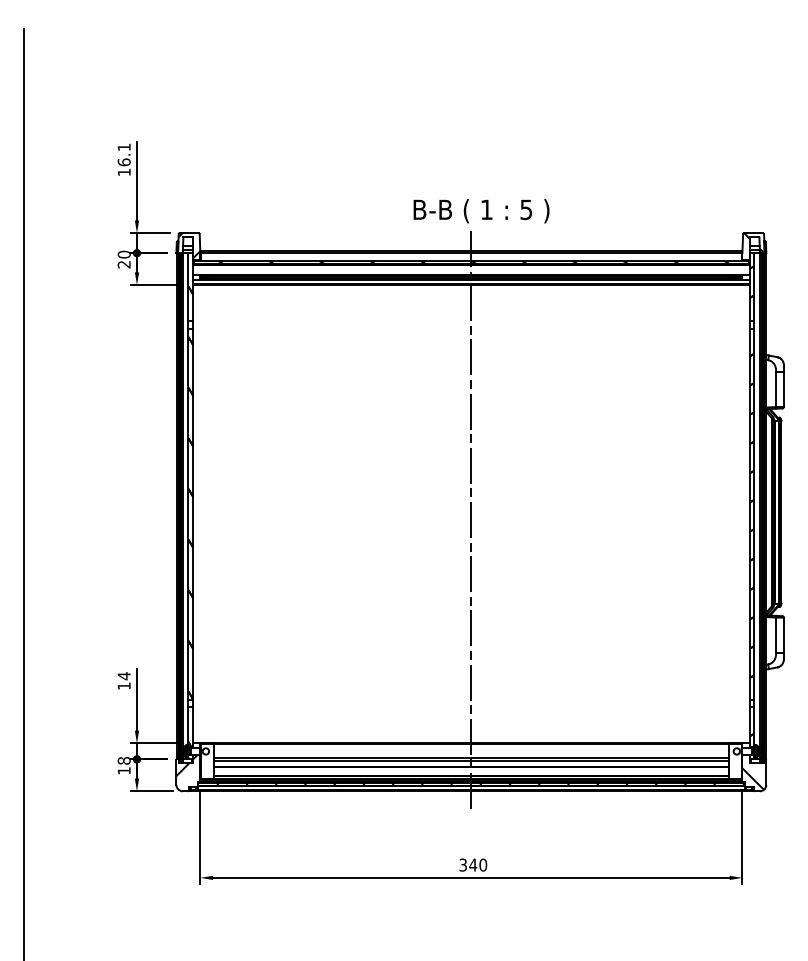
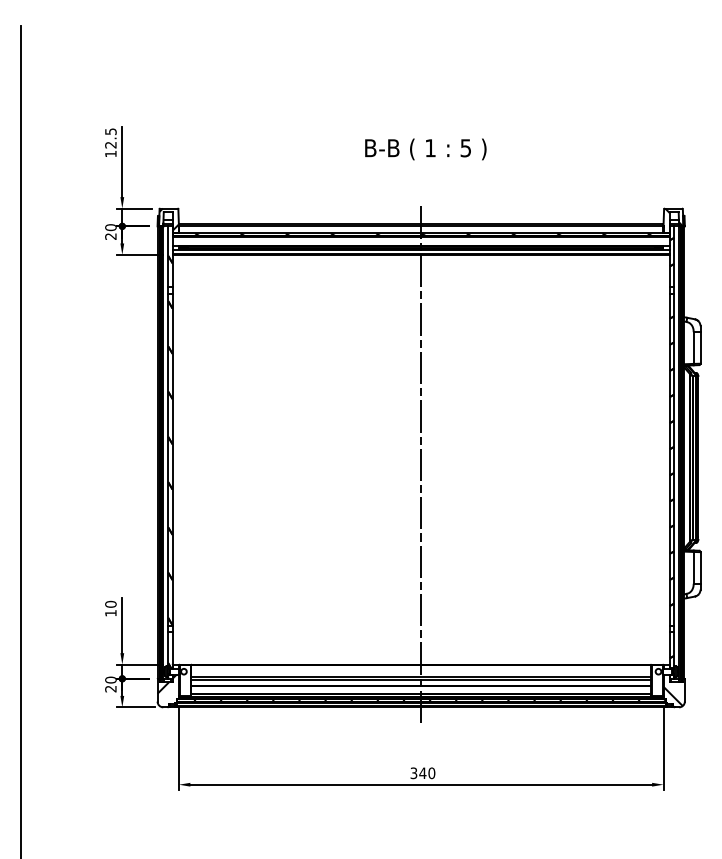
text: (123, 154) -> (110, 138), 16.1 -> 12.5
text: (481, 211) -> (425, 149), moved
text: (123, 676) -> (110, 604), 14 -> 10
text: (123, 765) -> (110, 684), 18 -> 20

